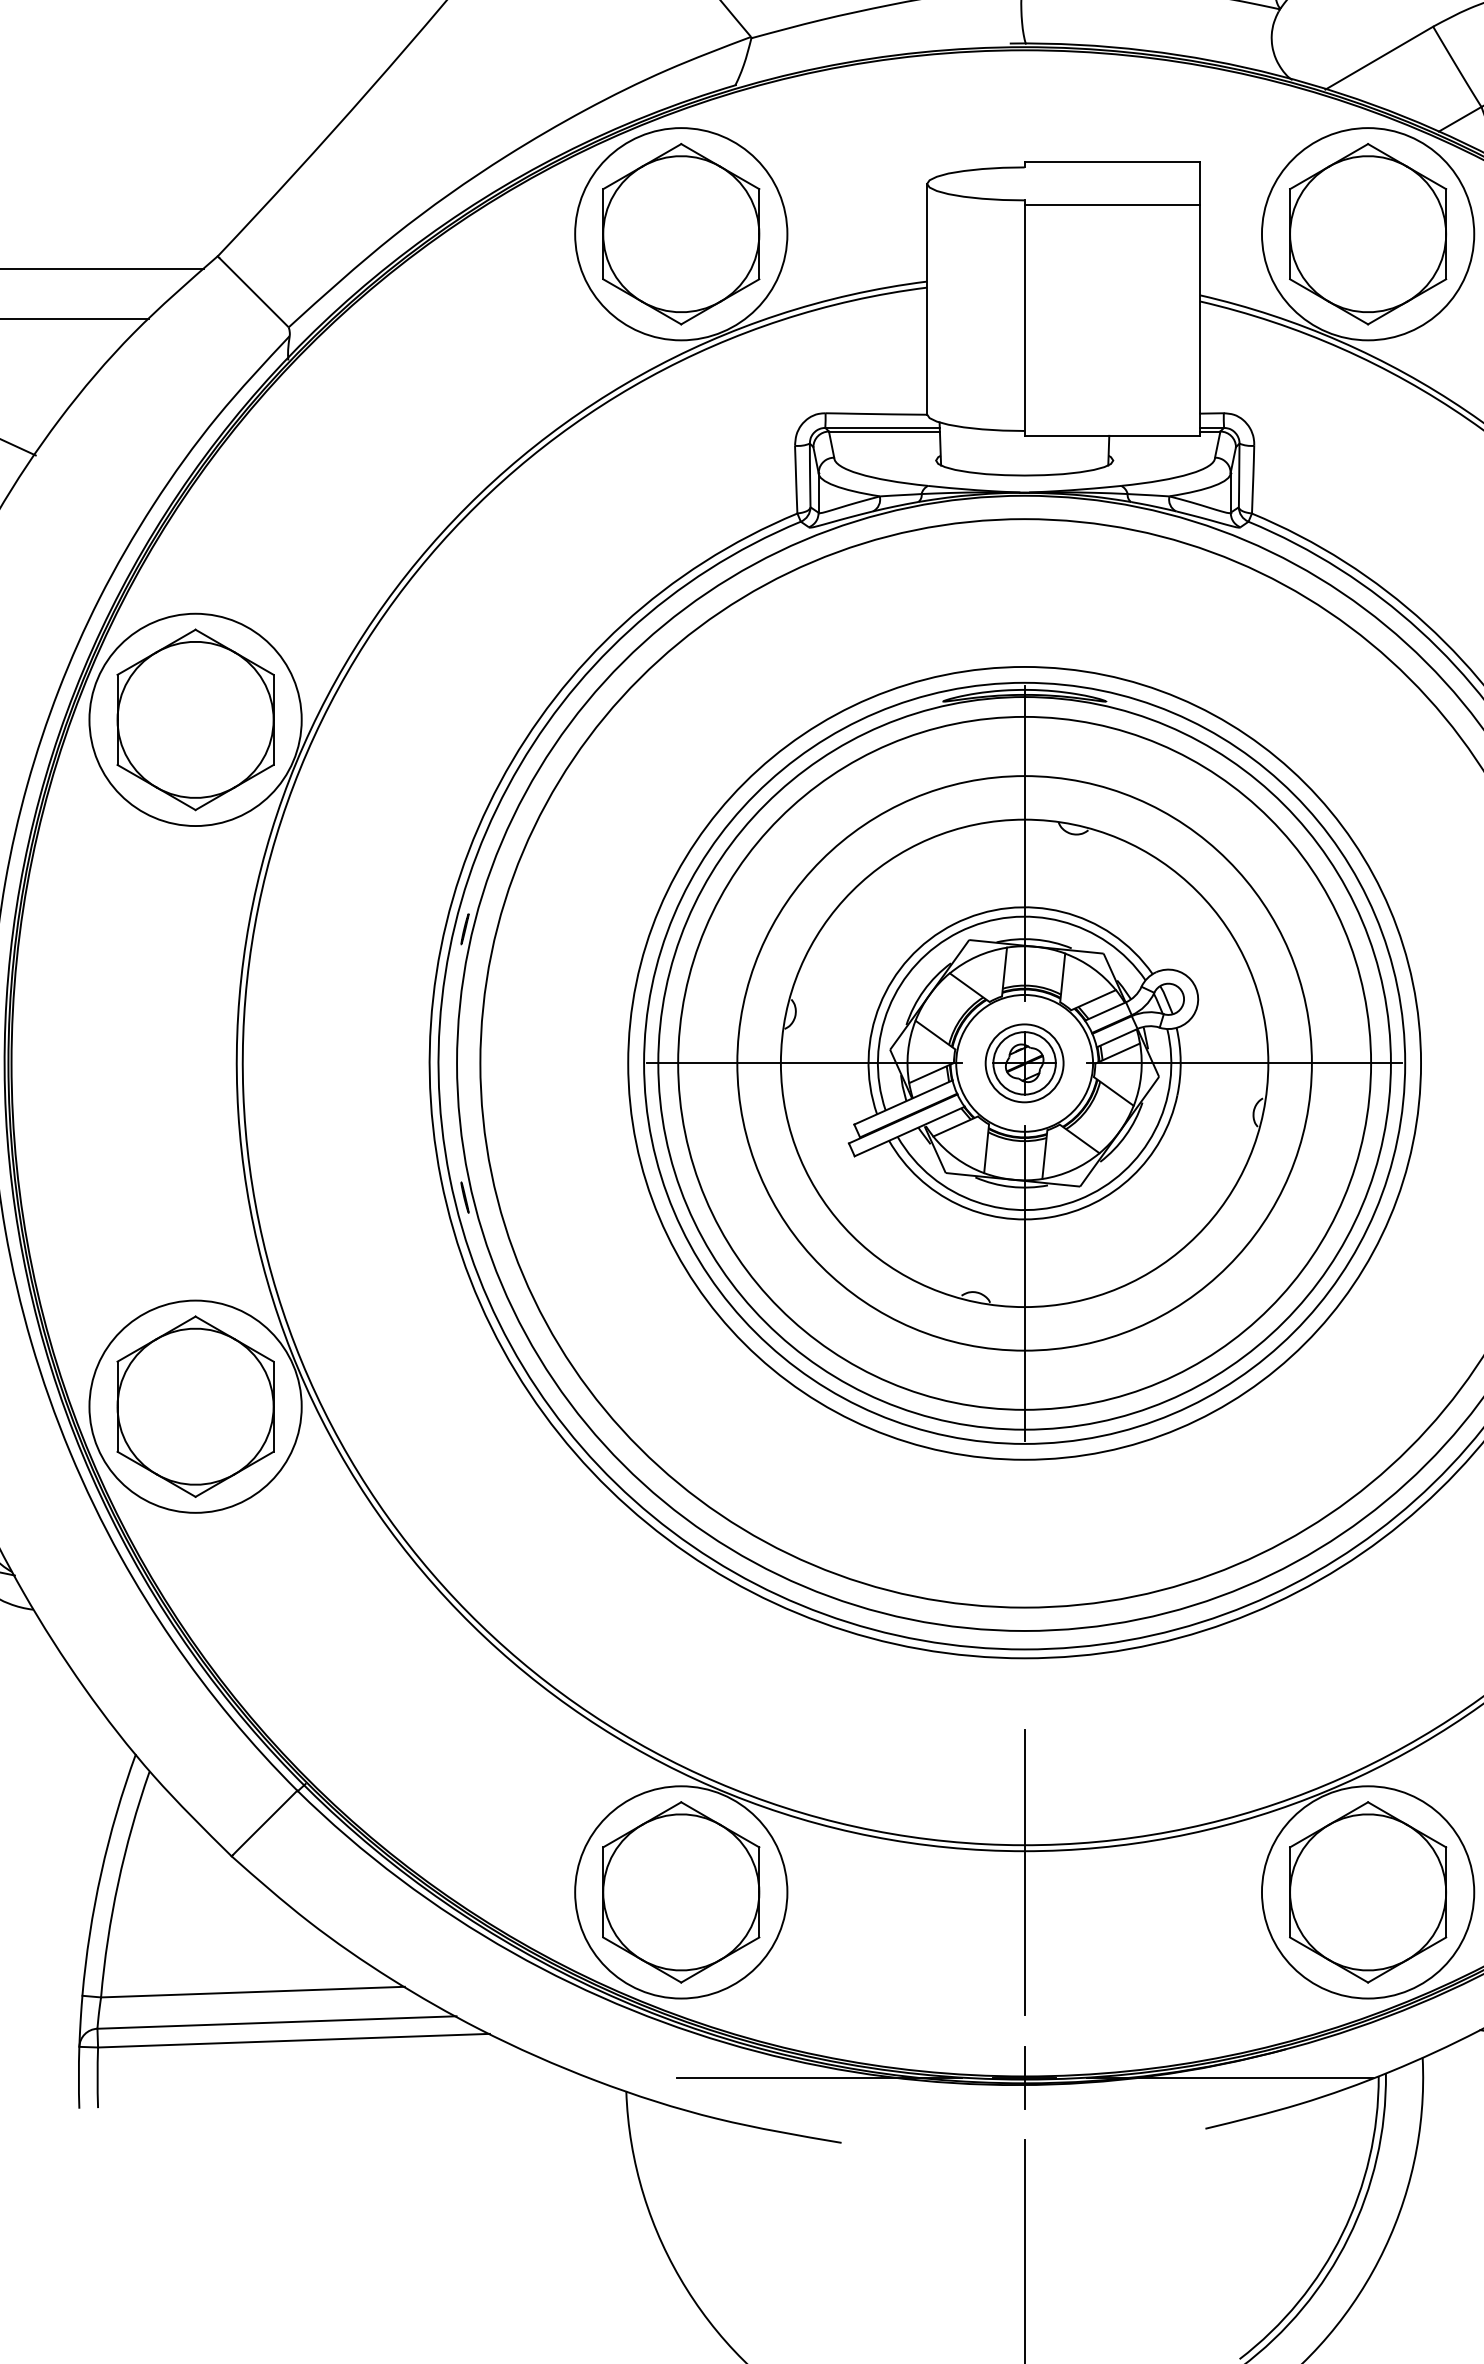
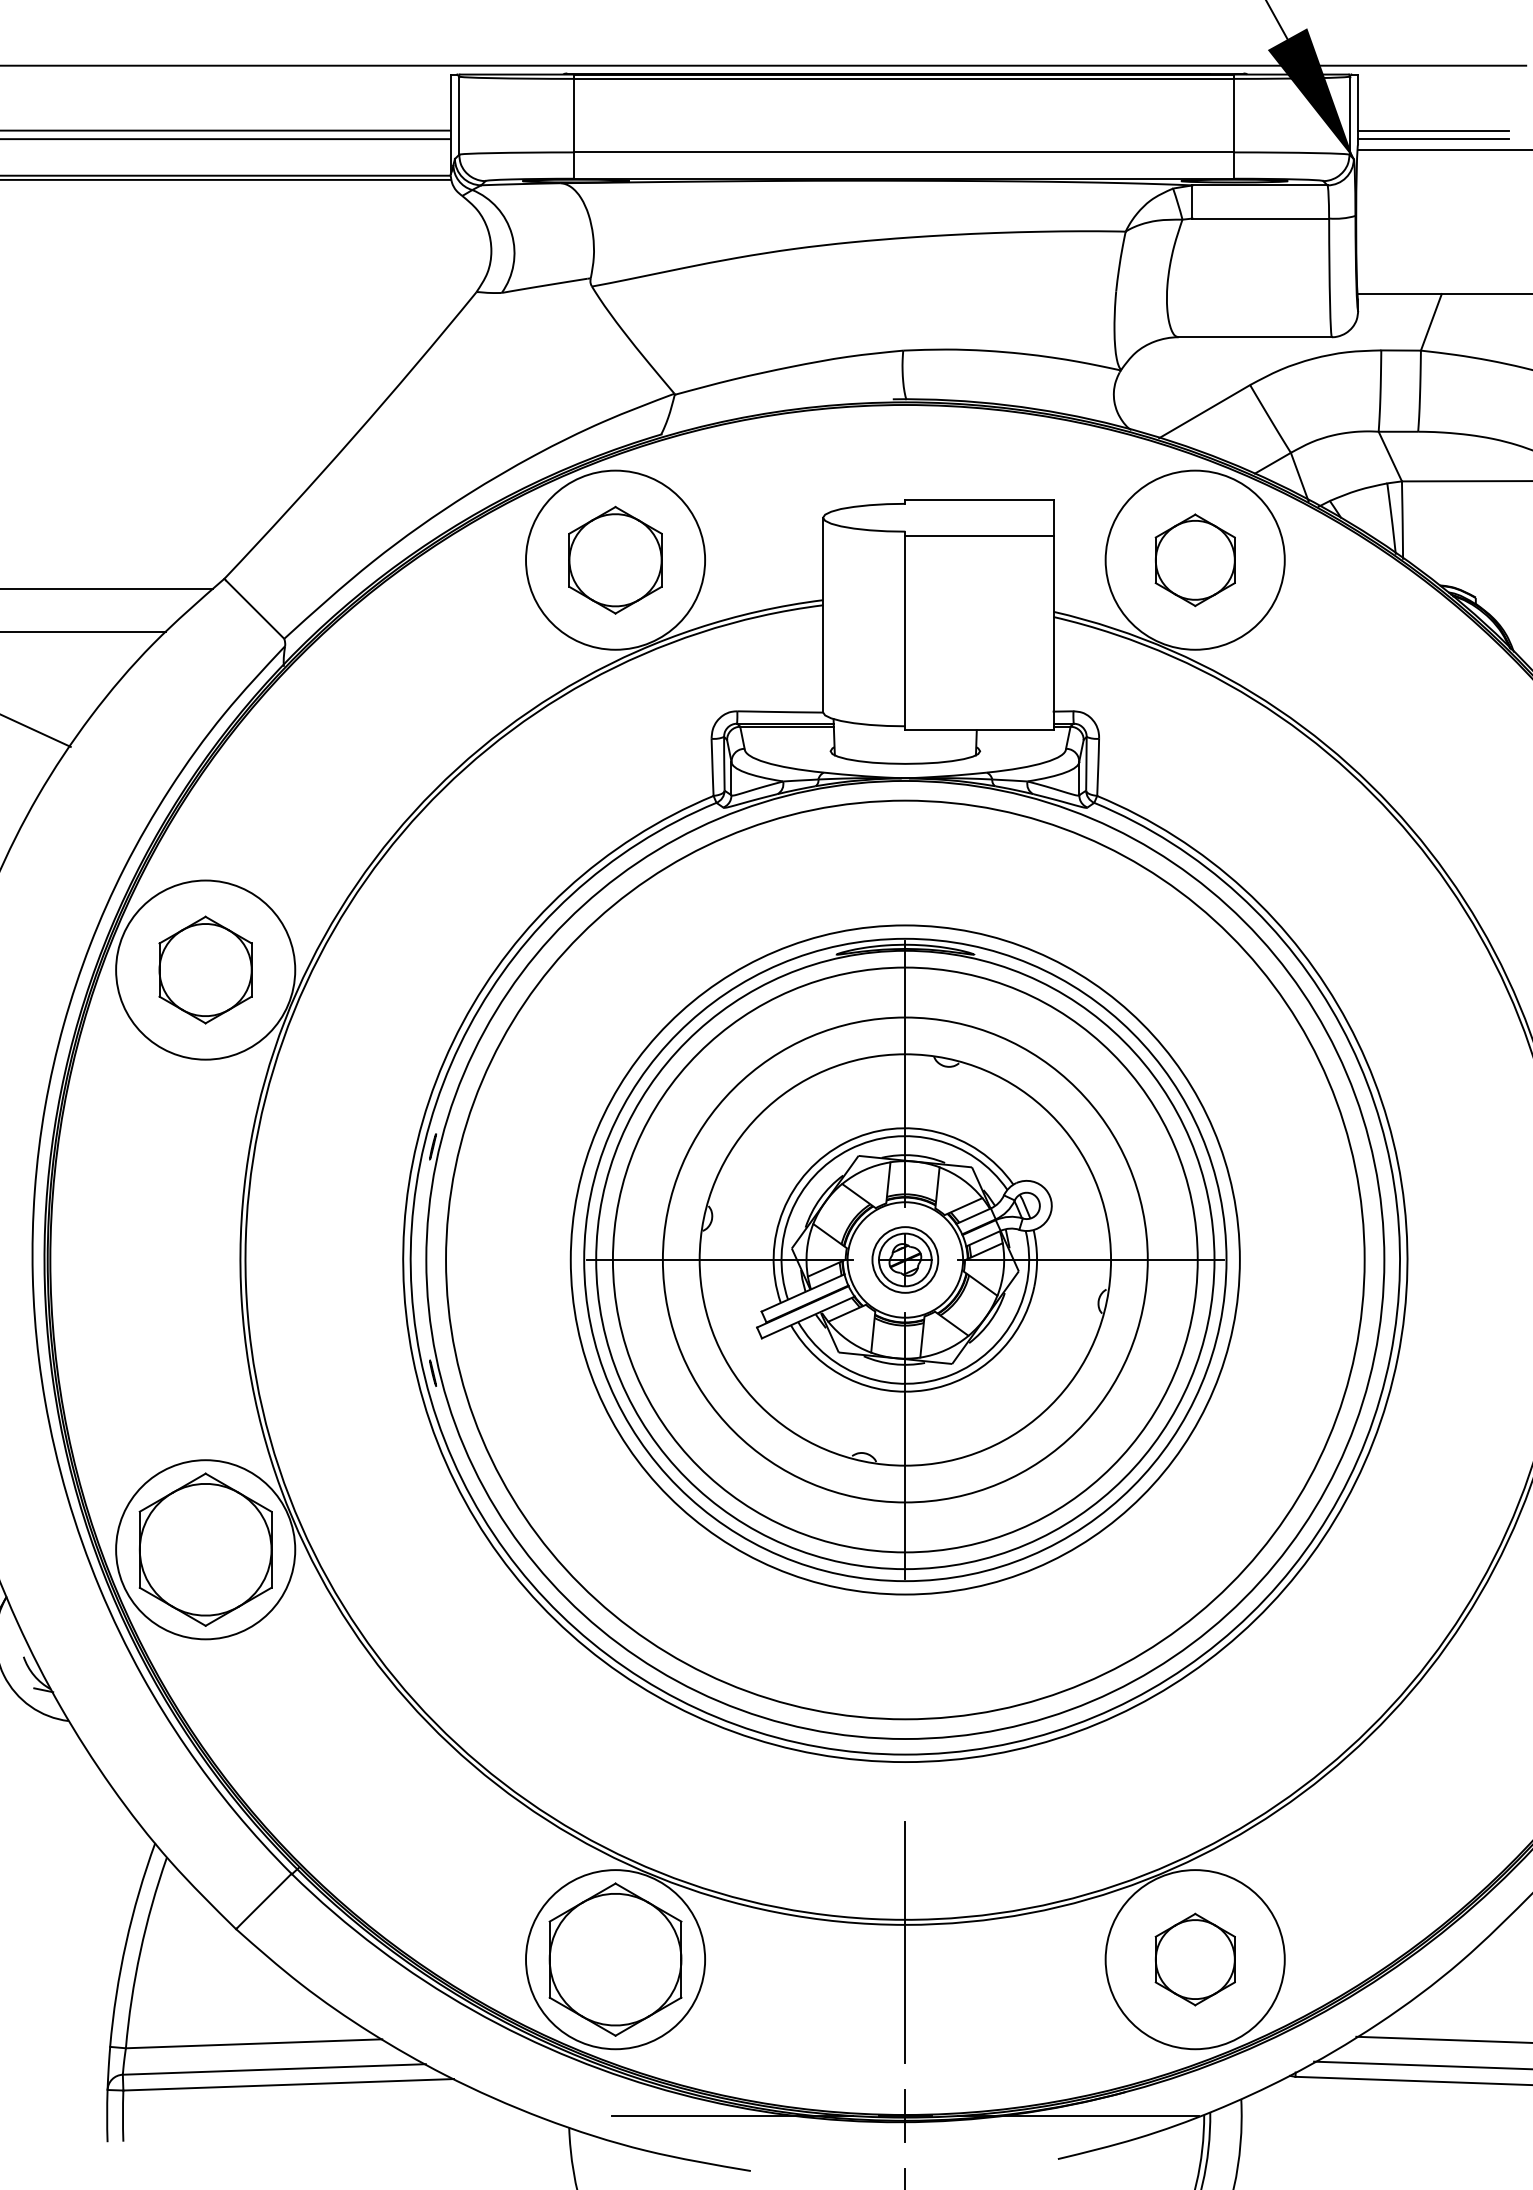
part: (681, 234) -> (615, 560), size x0.7
part: (1368, 234) -> (1195, 560), size x0.6
part: (195, 719) -> (205, 969), size x0.7
part: (1368, 1892) -> (1195, 1959), size x0.6

